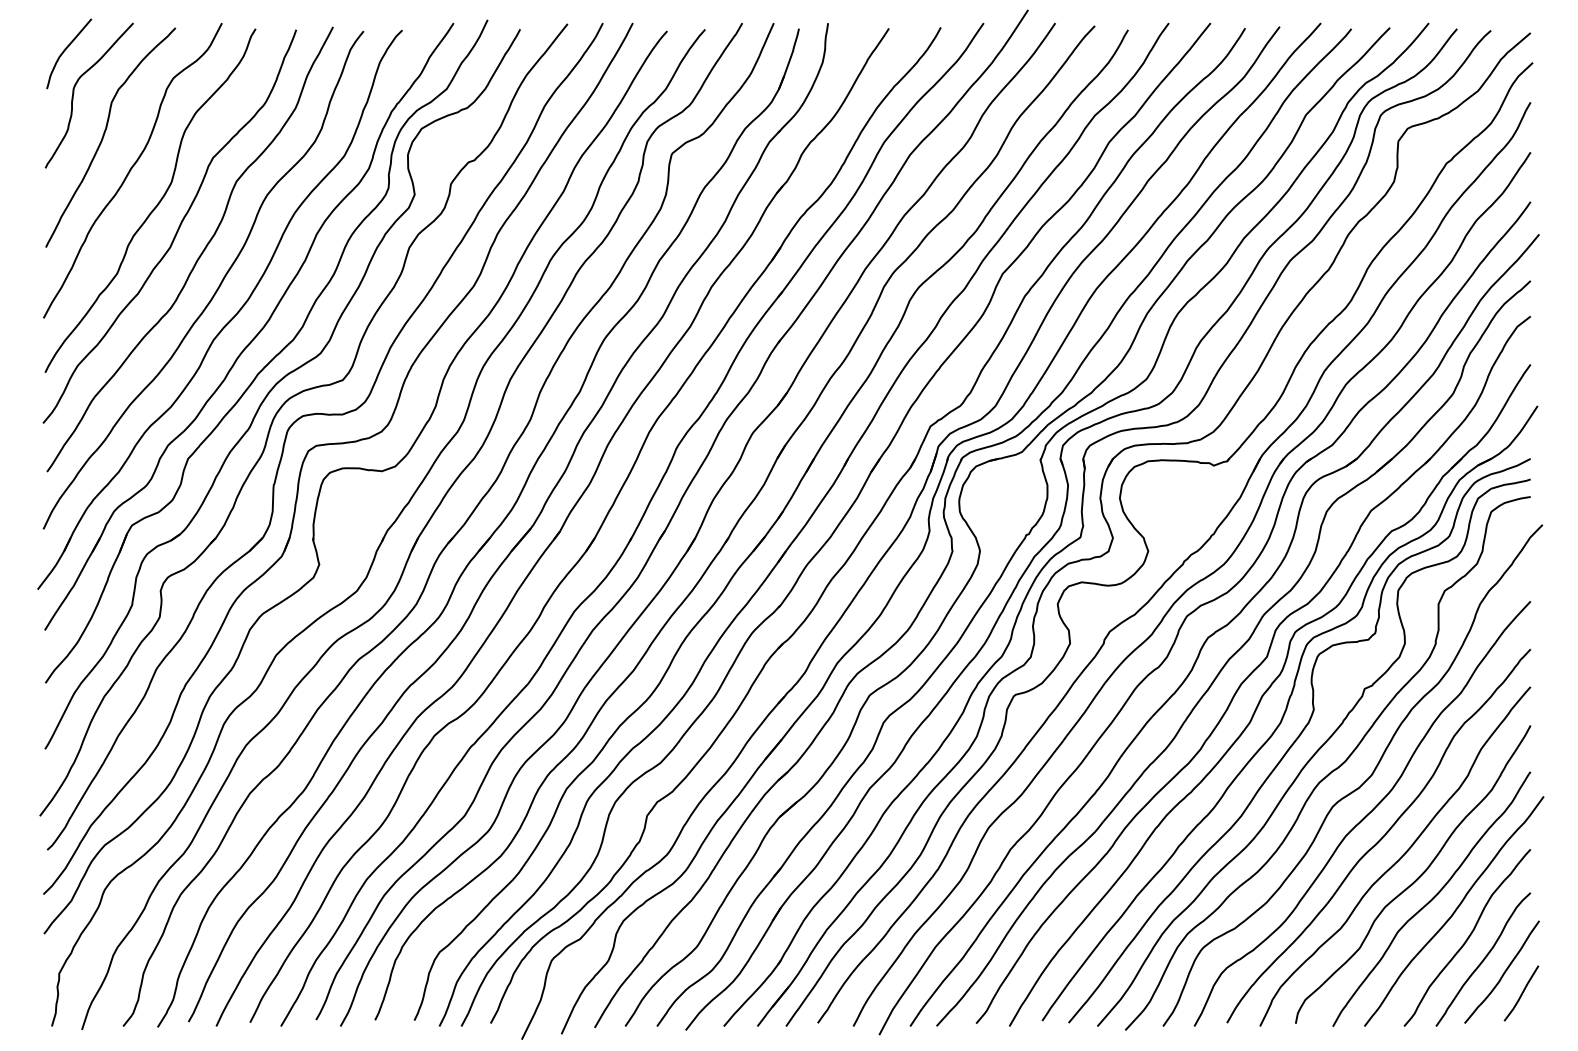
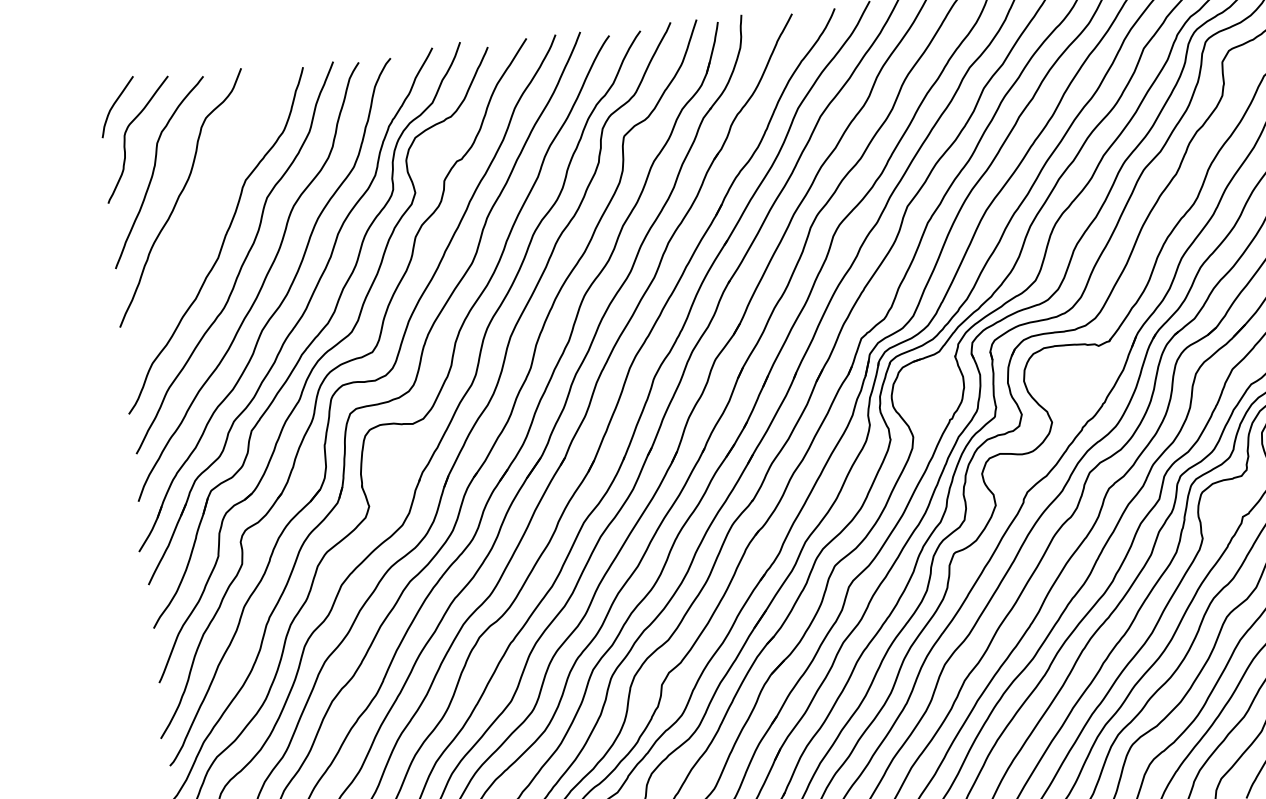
curve: (156, 204) -> (203, 223), removed

